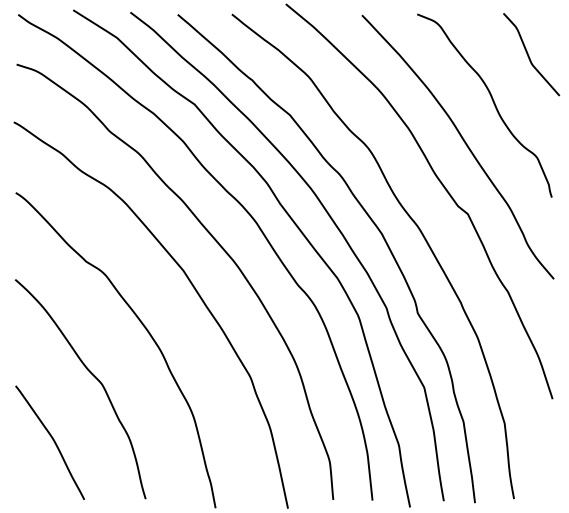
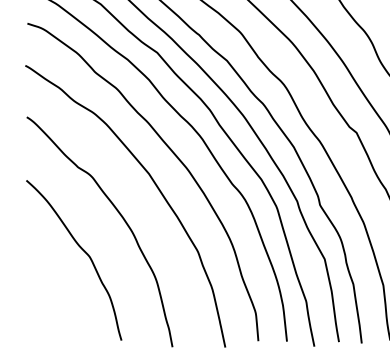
curve: (52, 440) -> (53, 297), removed

